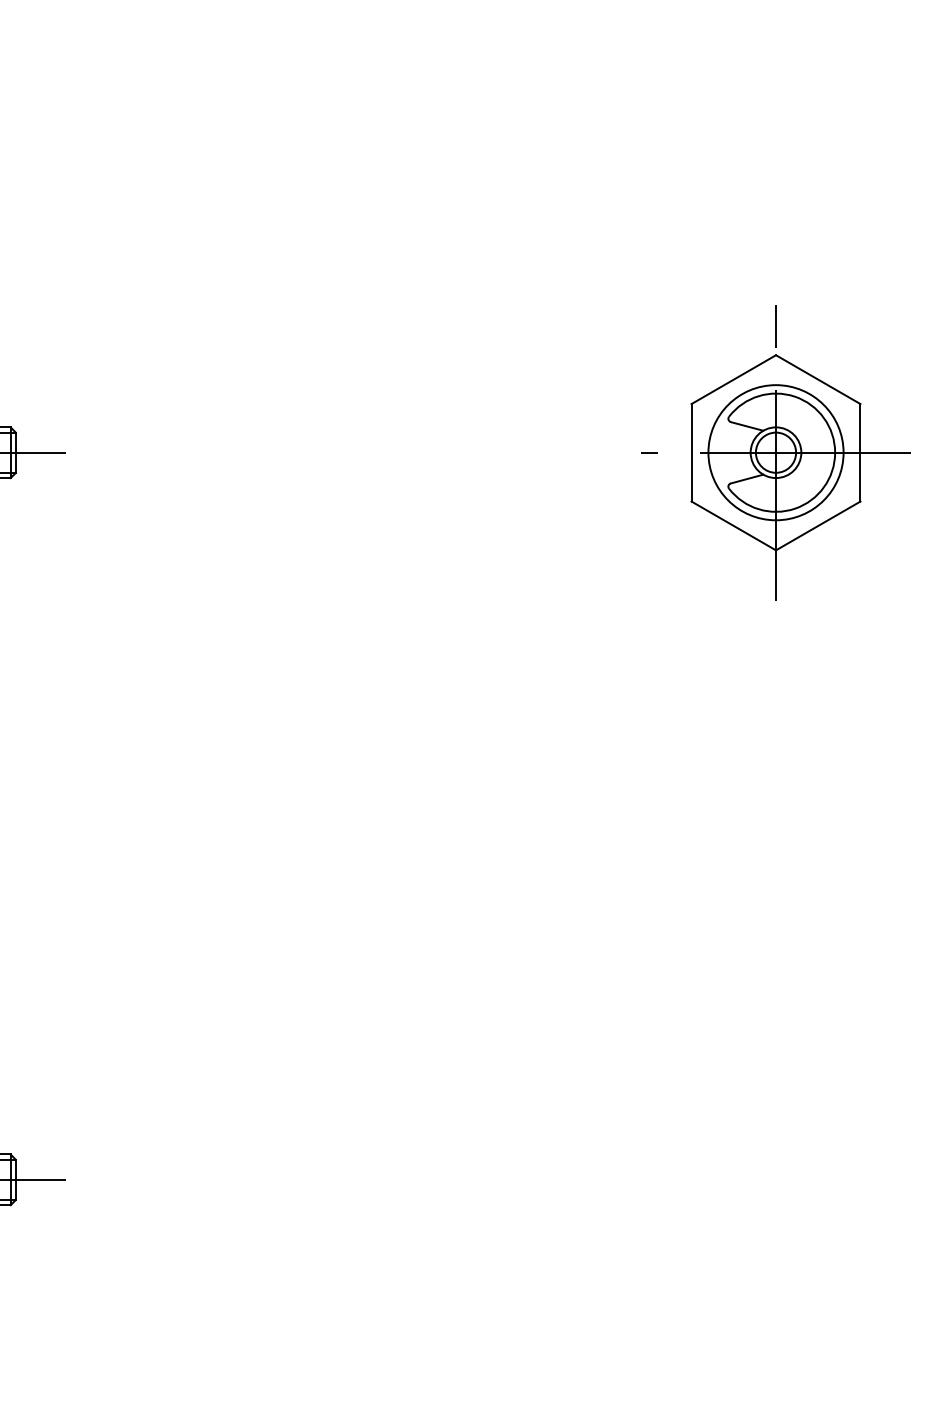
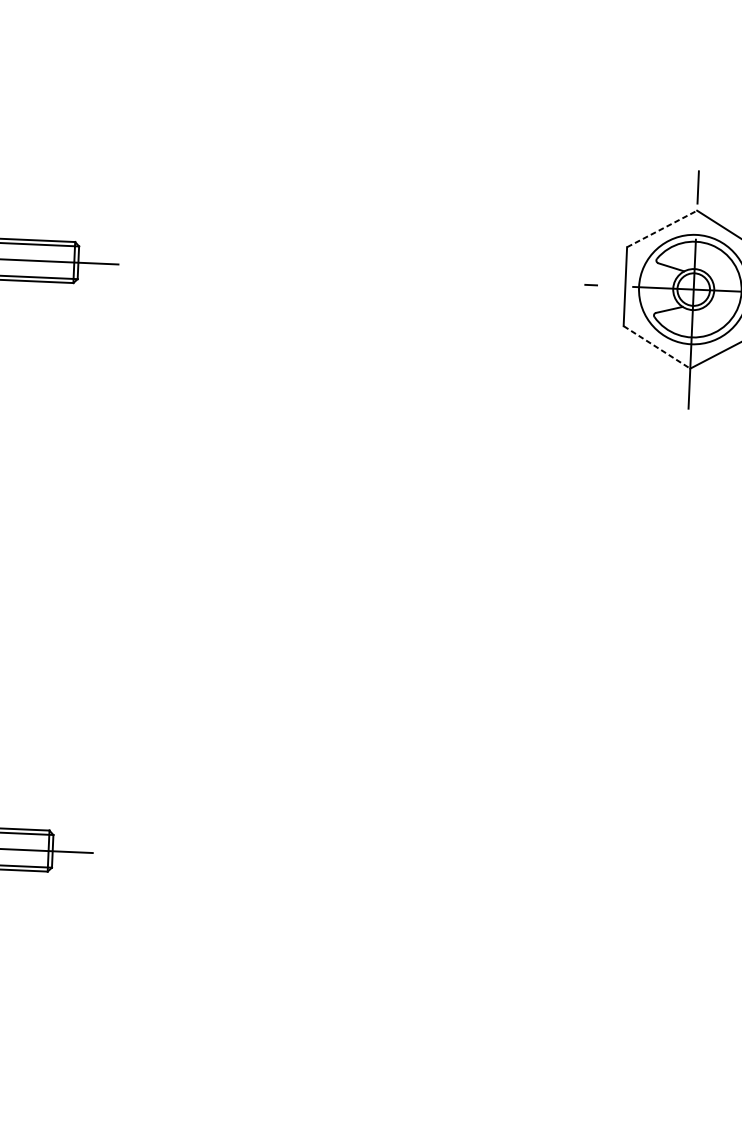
line: (733, 379) -> (661, 228), solid -> dashed
line: (733, 525) -> (656, 347), solid -> dashed

